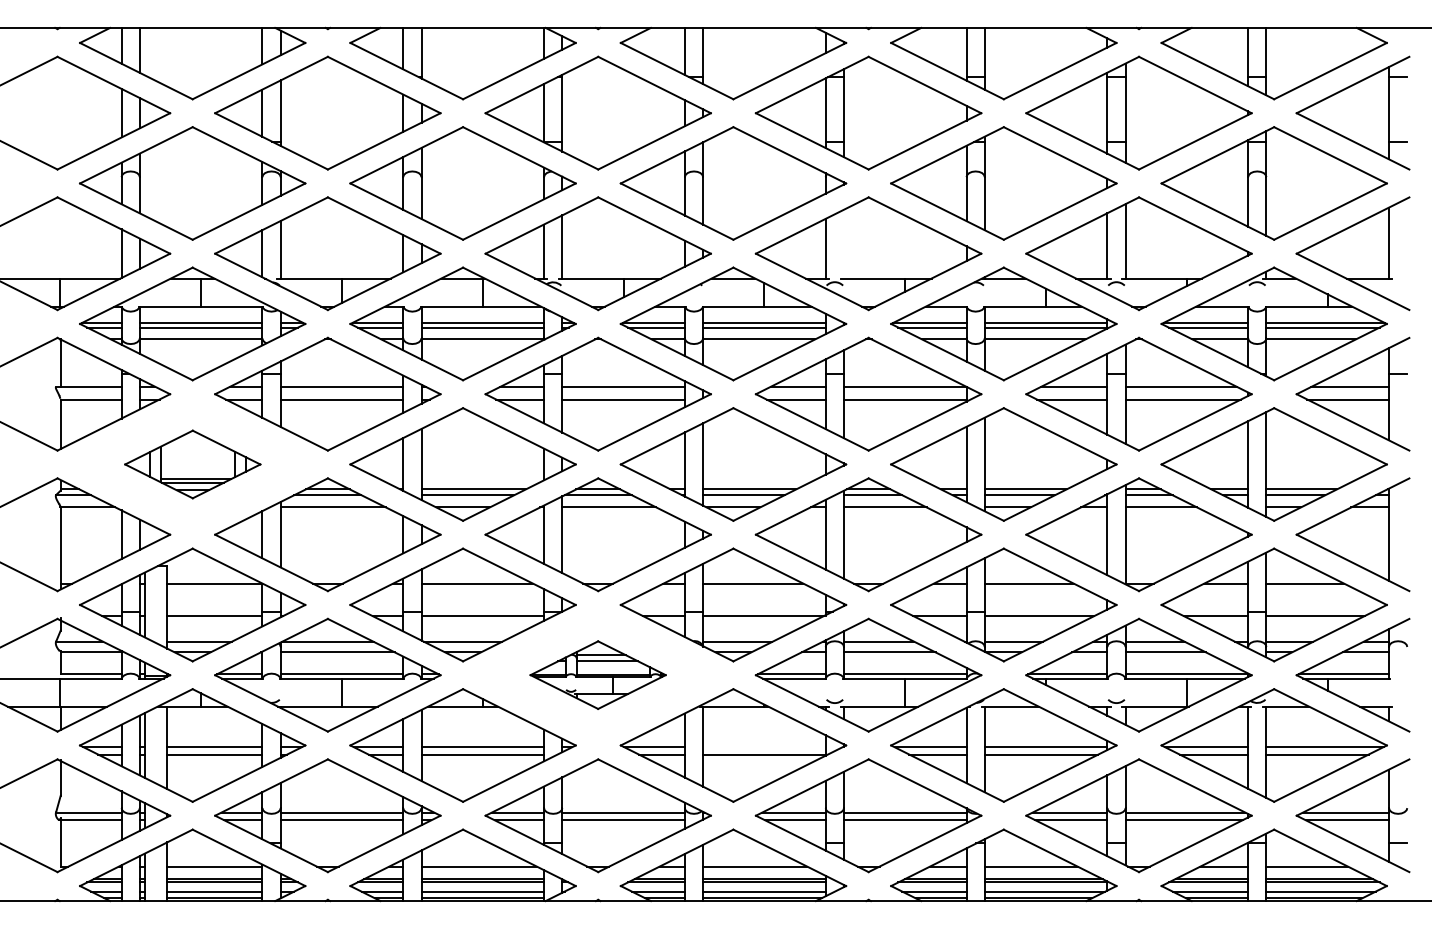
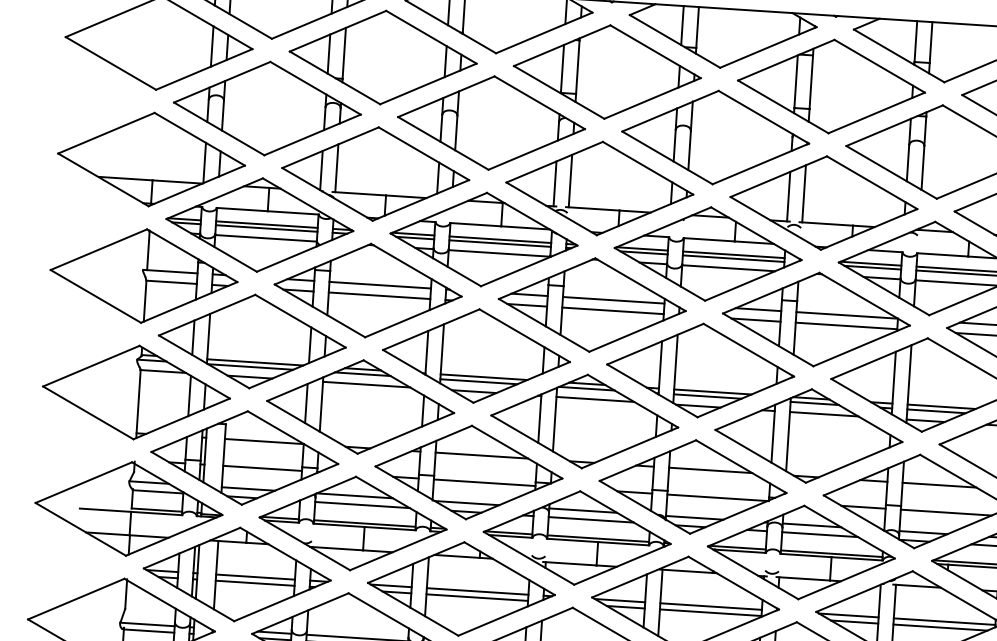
line: (844, 243) -> (804, 193), added
part: (192, 464) -> (252, 341), size x1.67
part: (597, 674) -> (576, 537), size x1.67
line: (764, 747) -> (711, 606), added

